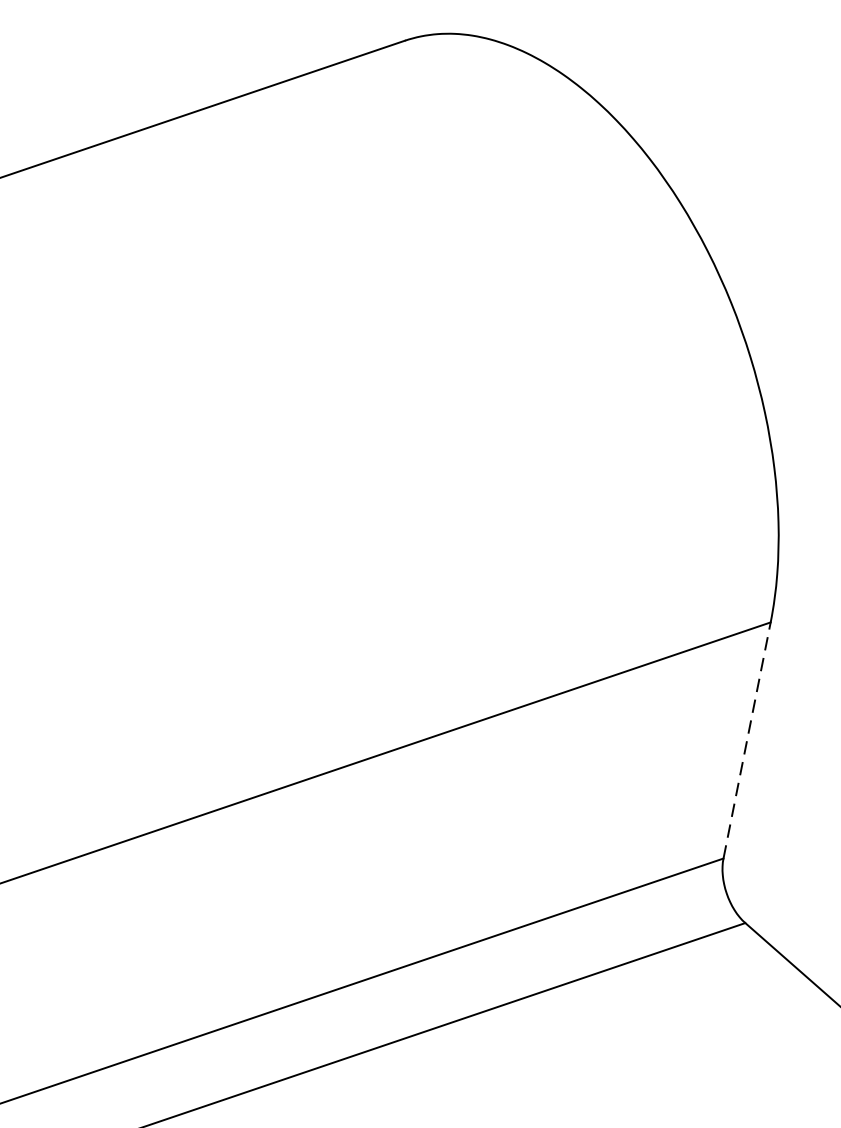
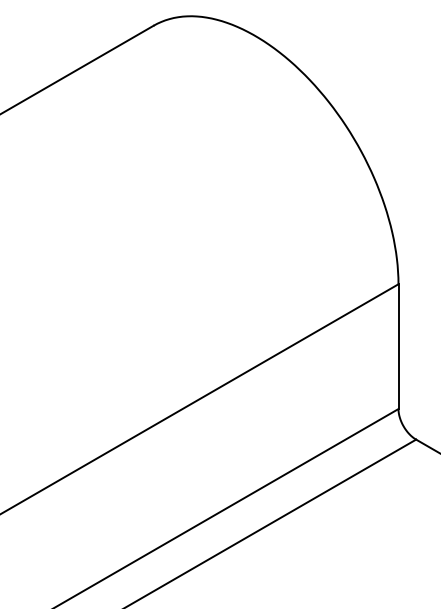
line: (747, 740) -> (398, 346), dashed -> solid

